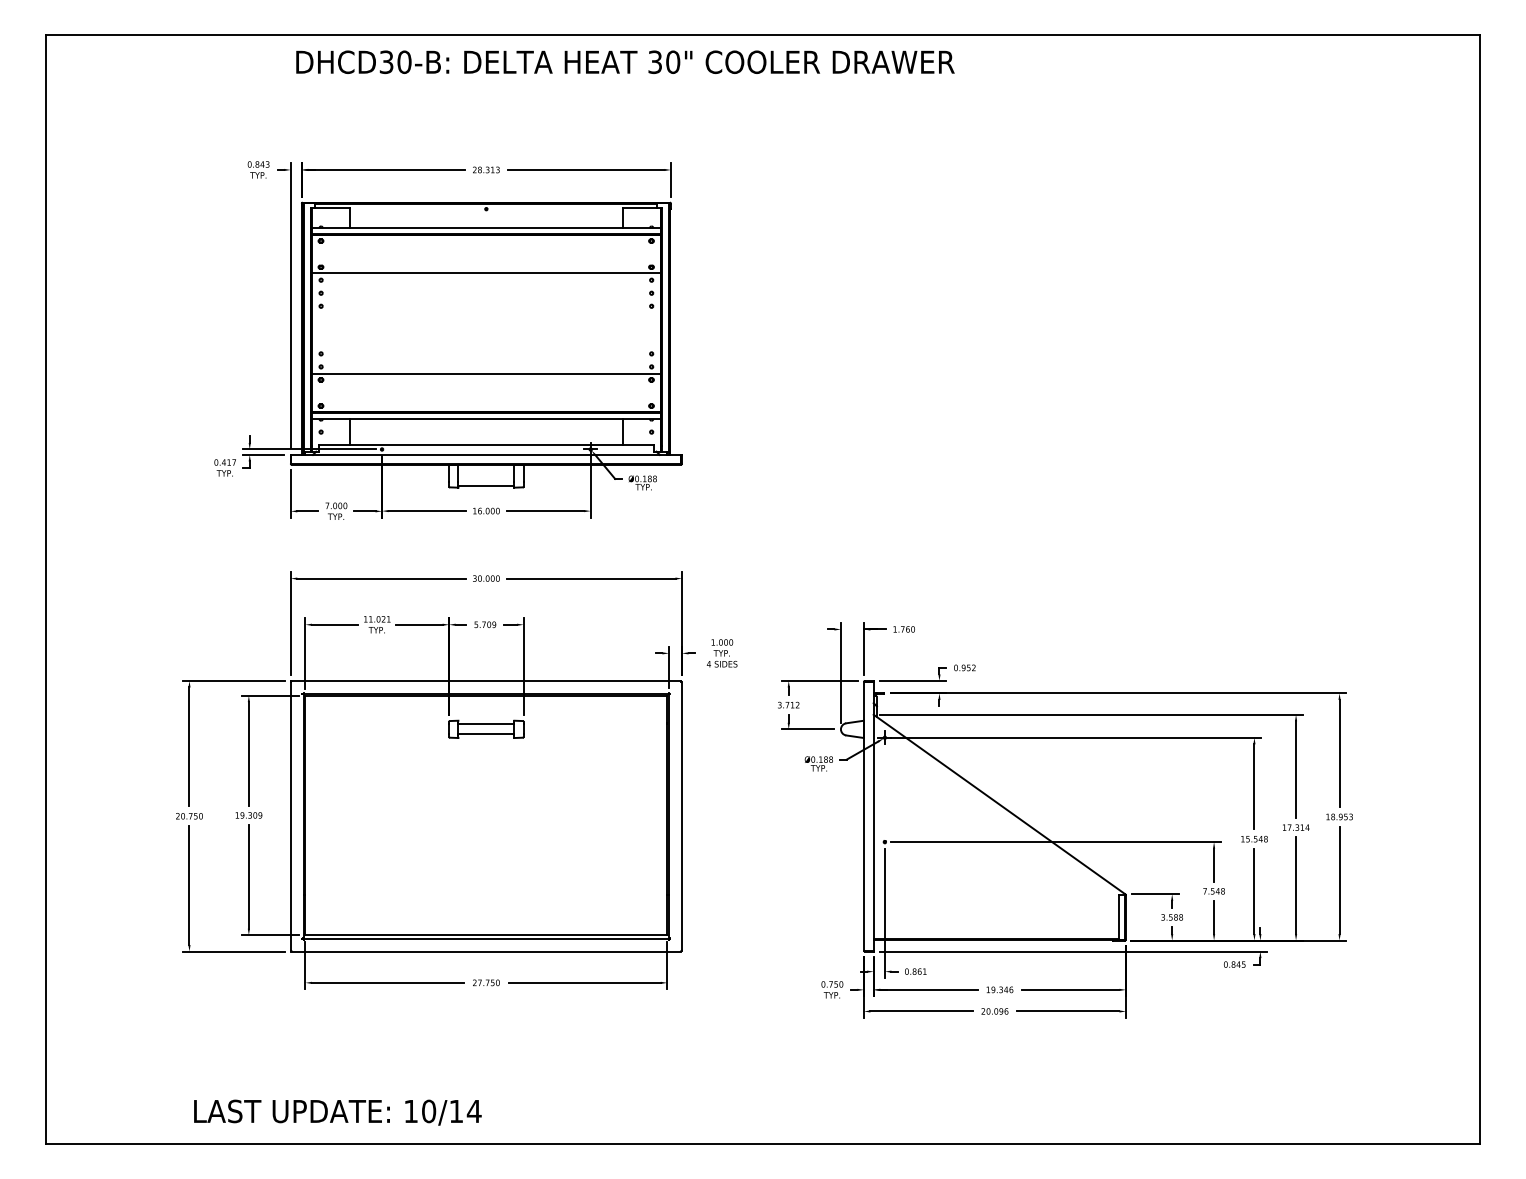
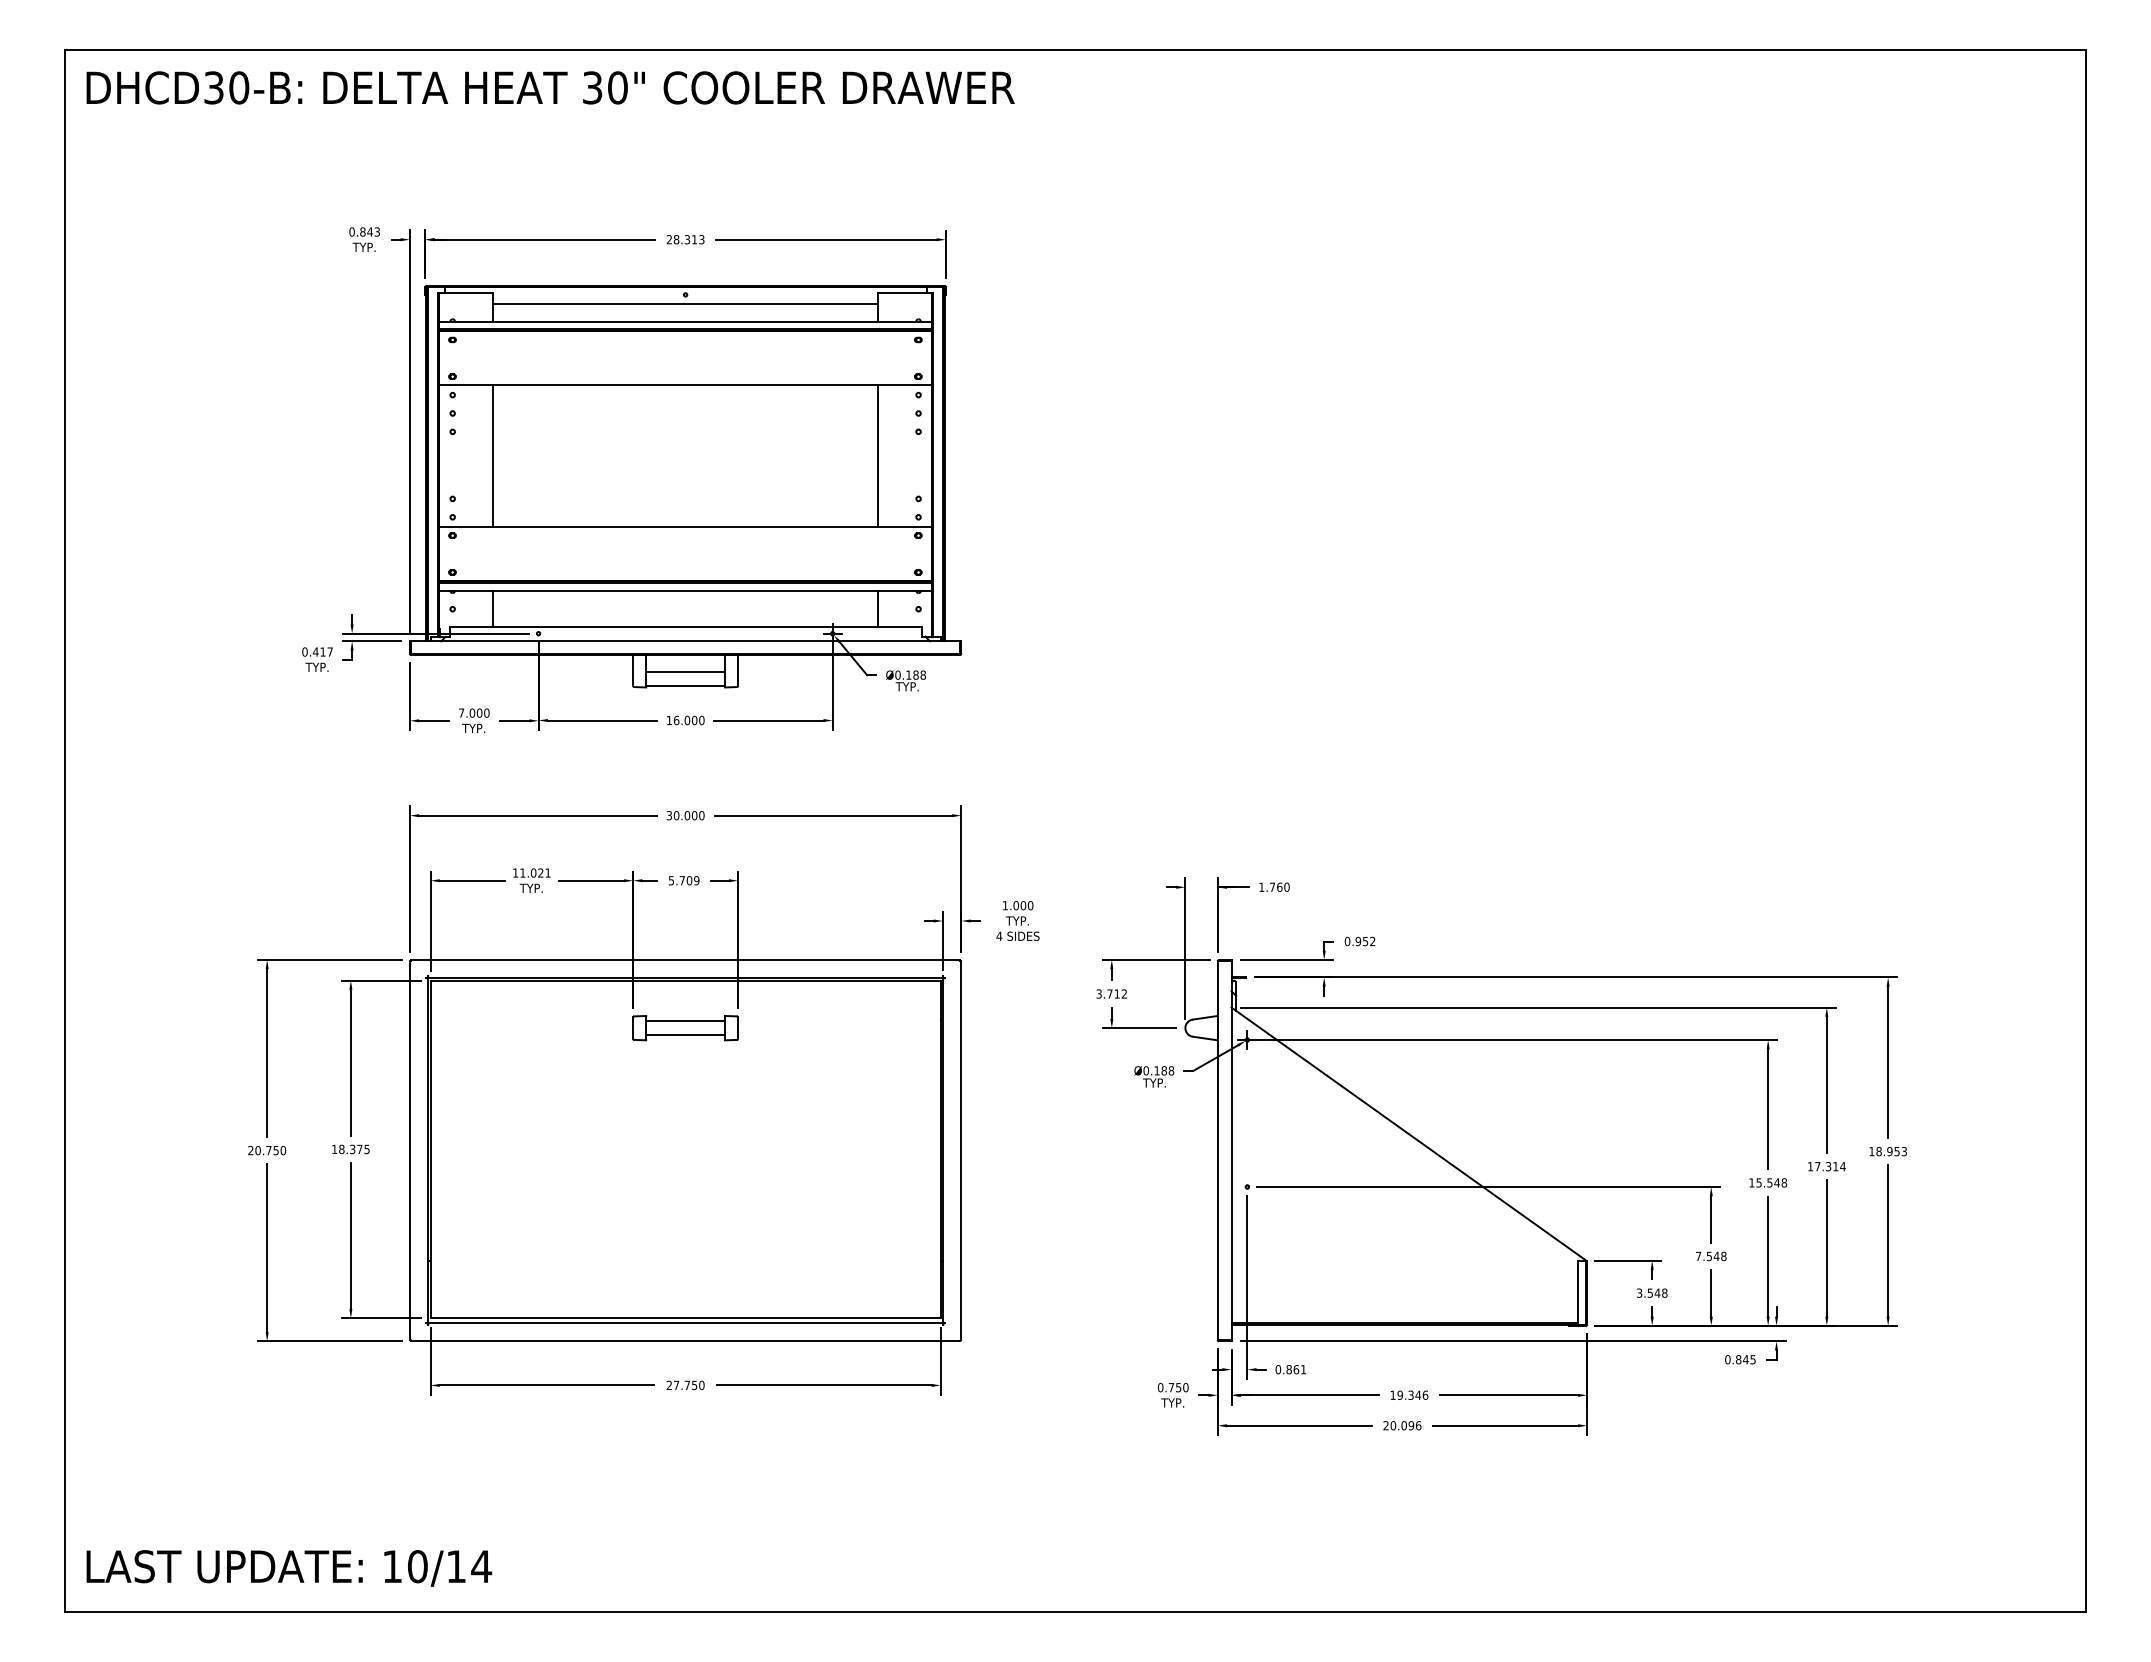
text: (625, 61) -> (550, 87), moved
line: (486, 215) -> (685, 304), added
line: (350, 323) -> (493, 456), added
line: (623, 323) -> (878, 456), added
line: (486, 476) -> (685, 671), added
text: (251, 815) -> (354, 1149), 19.309 -> 18.375
text: (1175, 916) -> (1657, 1292), 3.588 -> 3.548
text: (338, 1112) -> (289, 1568), moved

